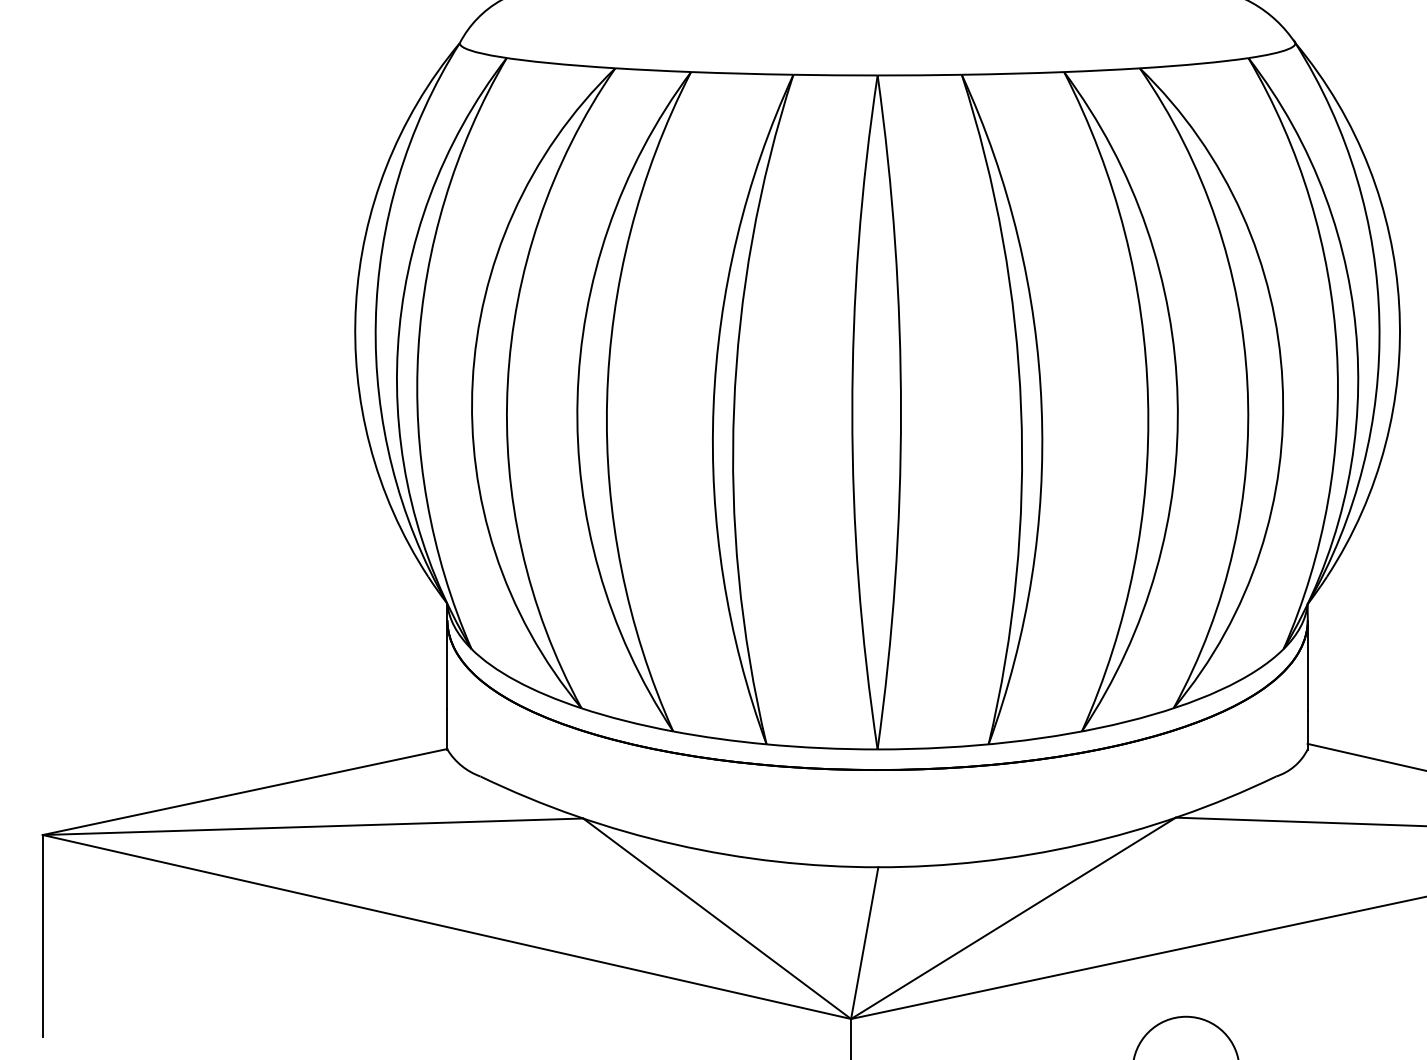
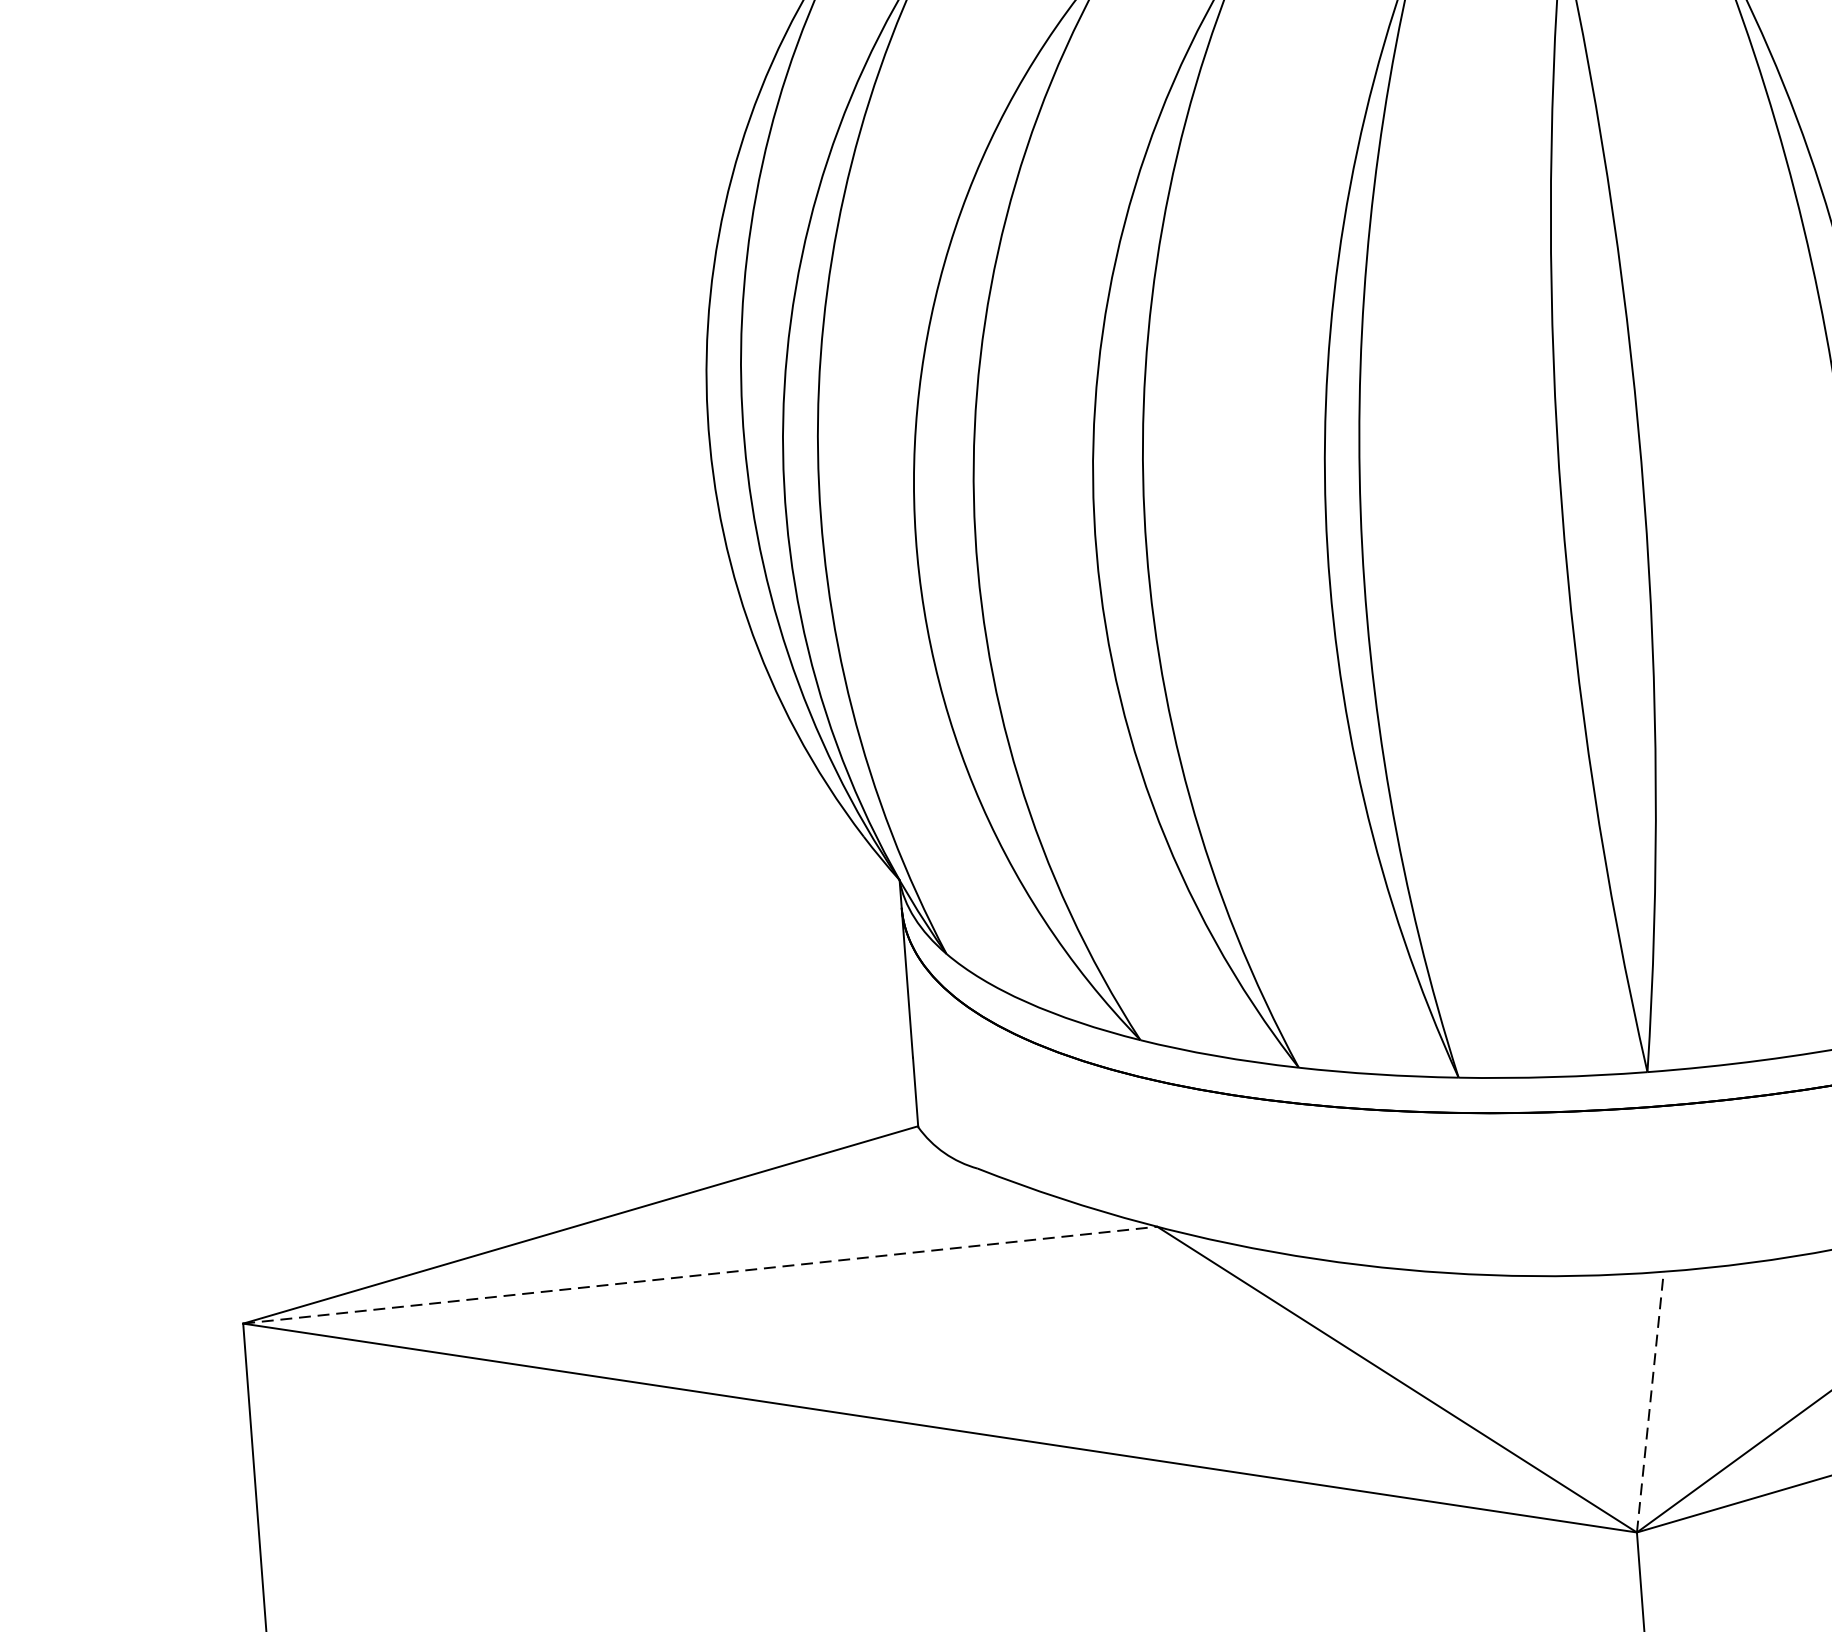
line: (313, 826) -> (701, 1274), solid -> dashed
line: (864, 942) -> (1649, 1401), solid -> dashed

